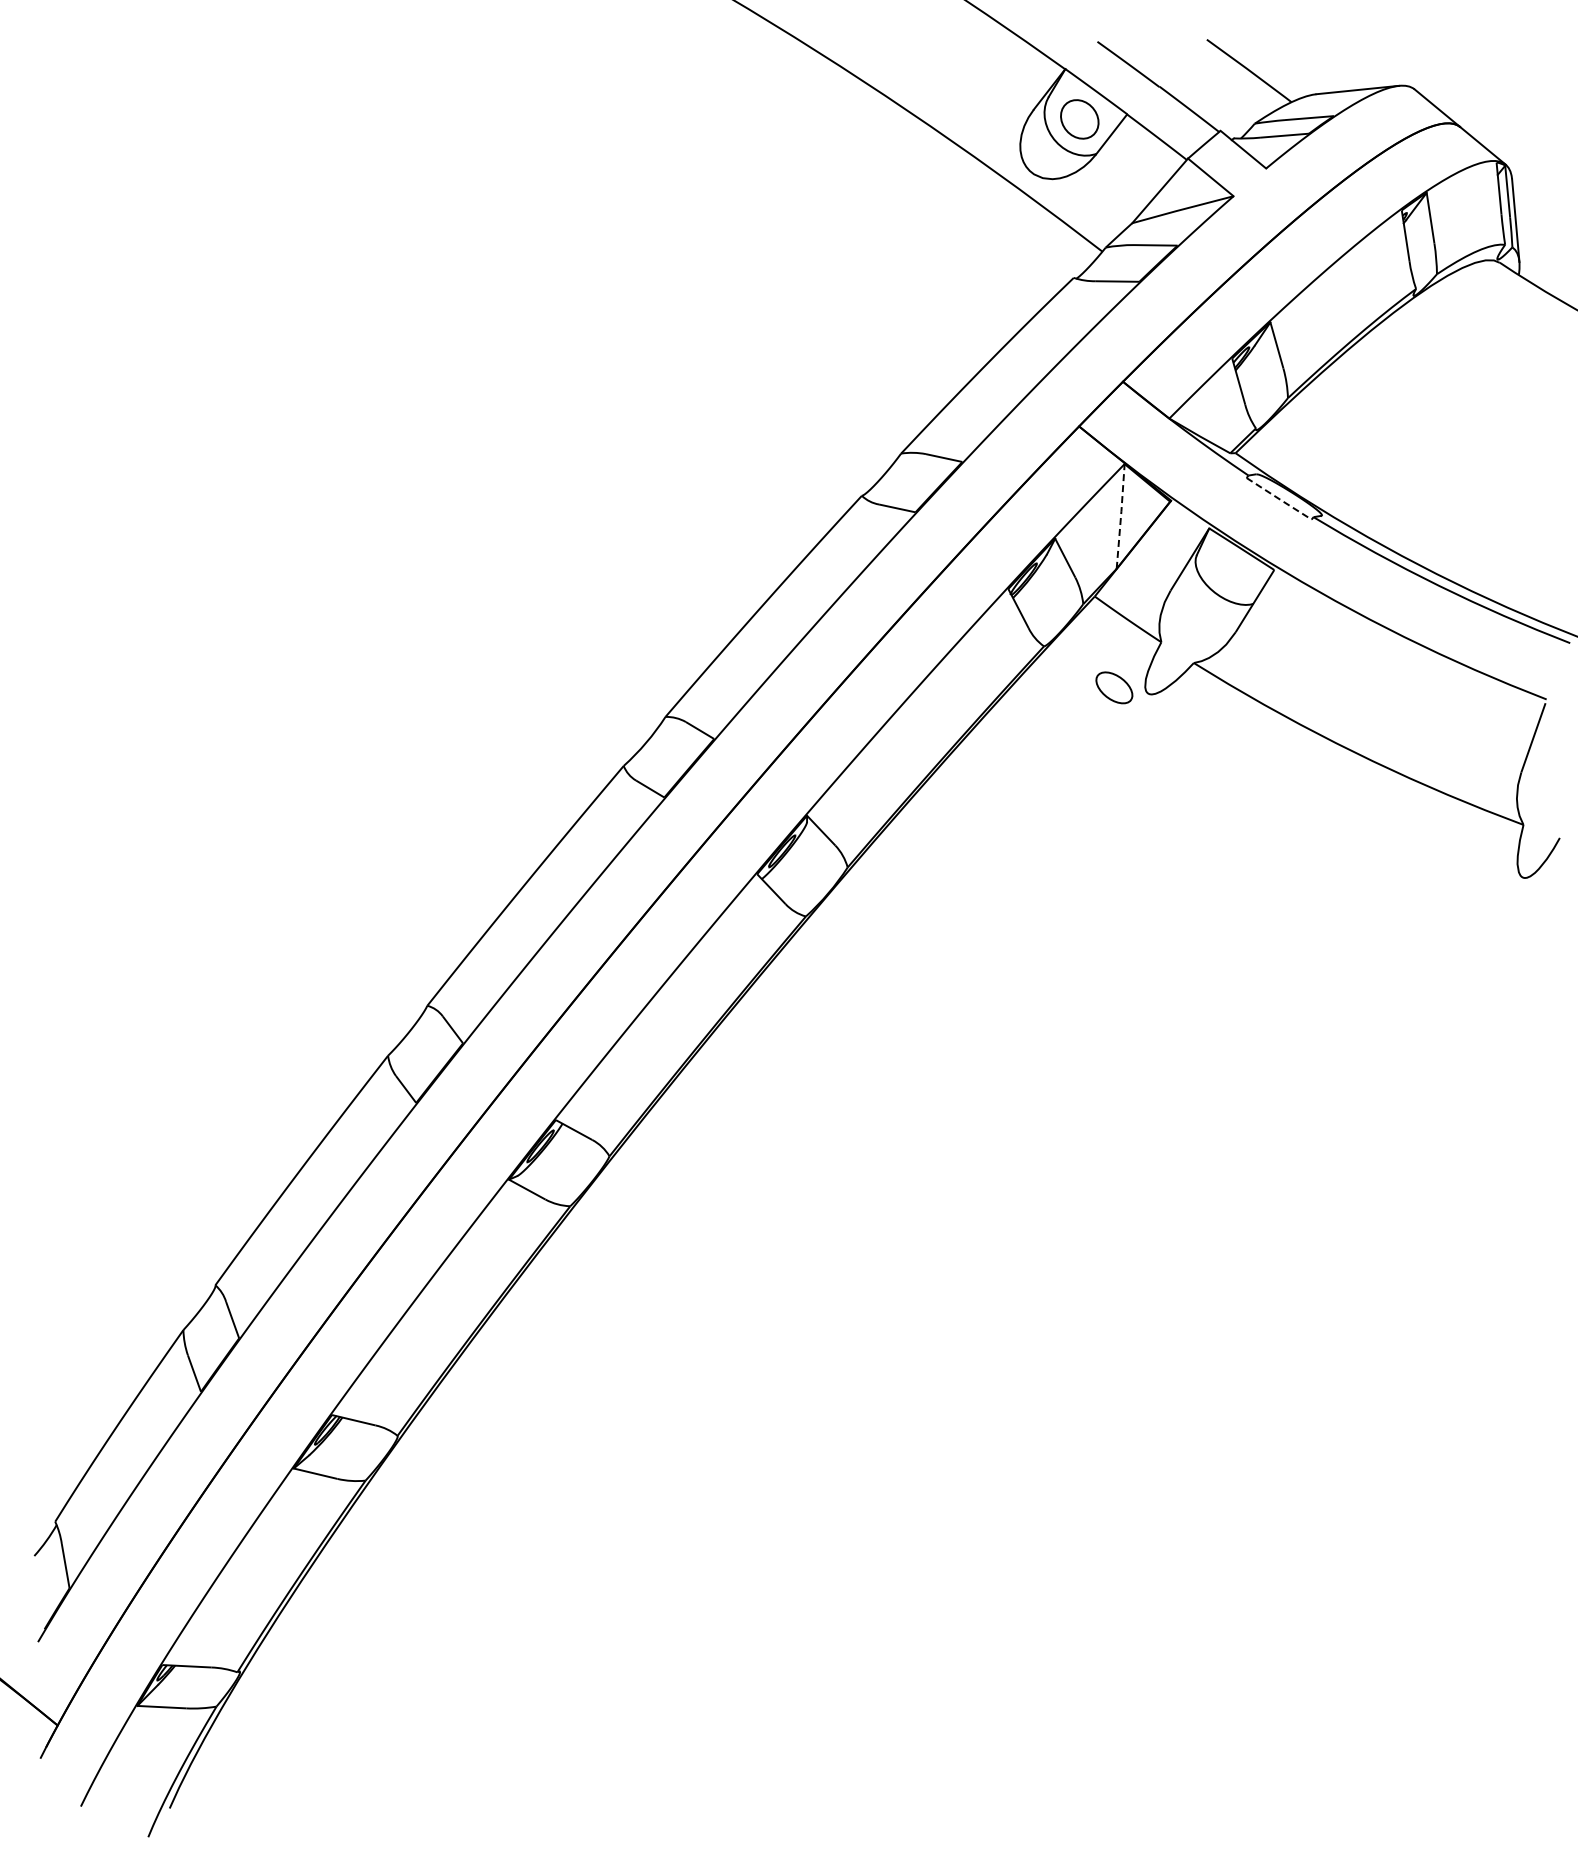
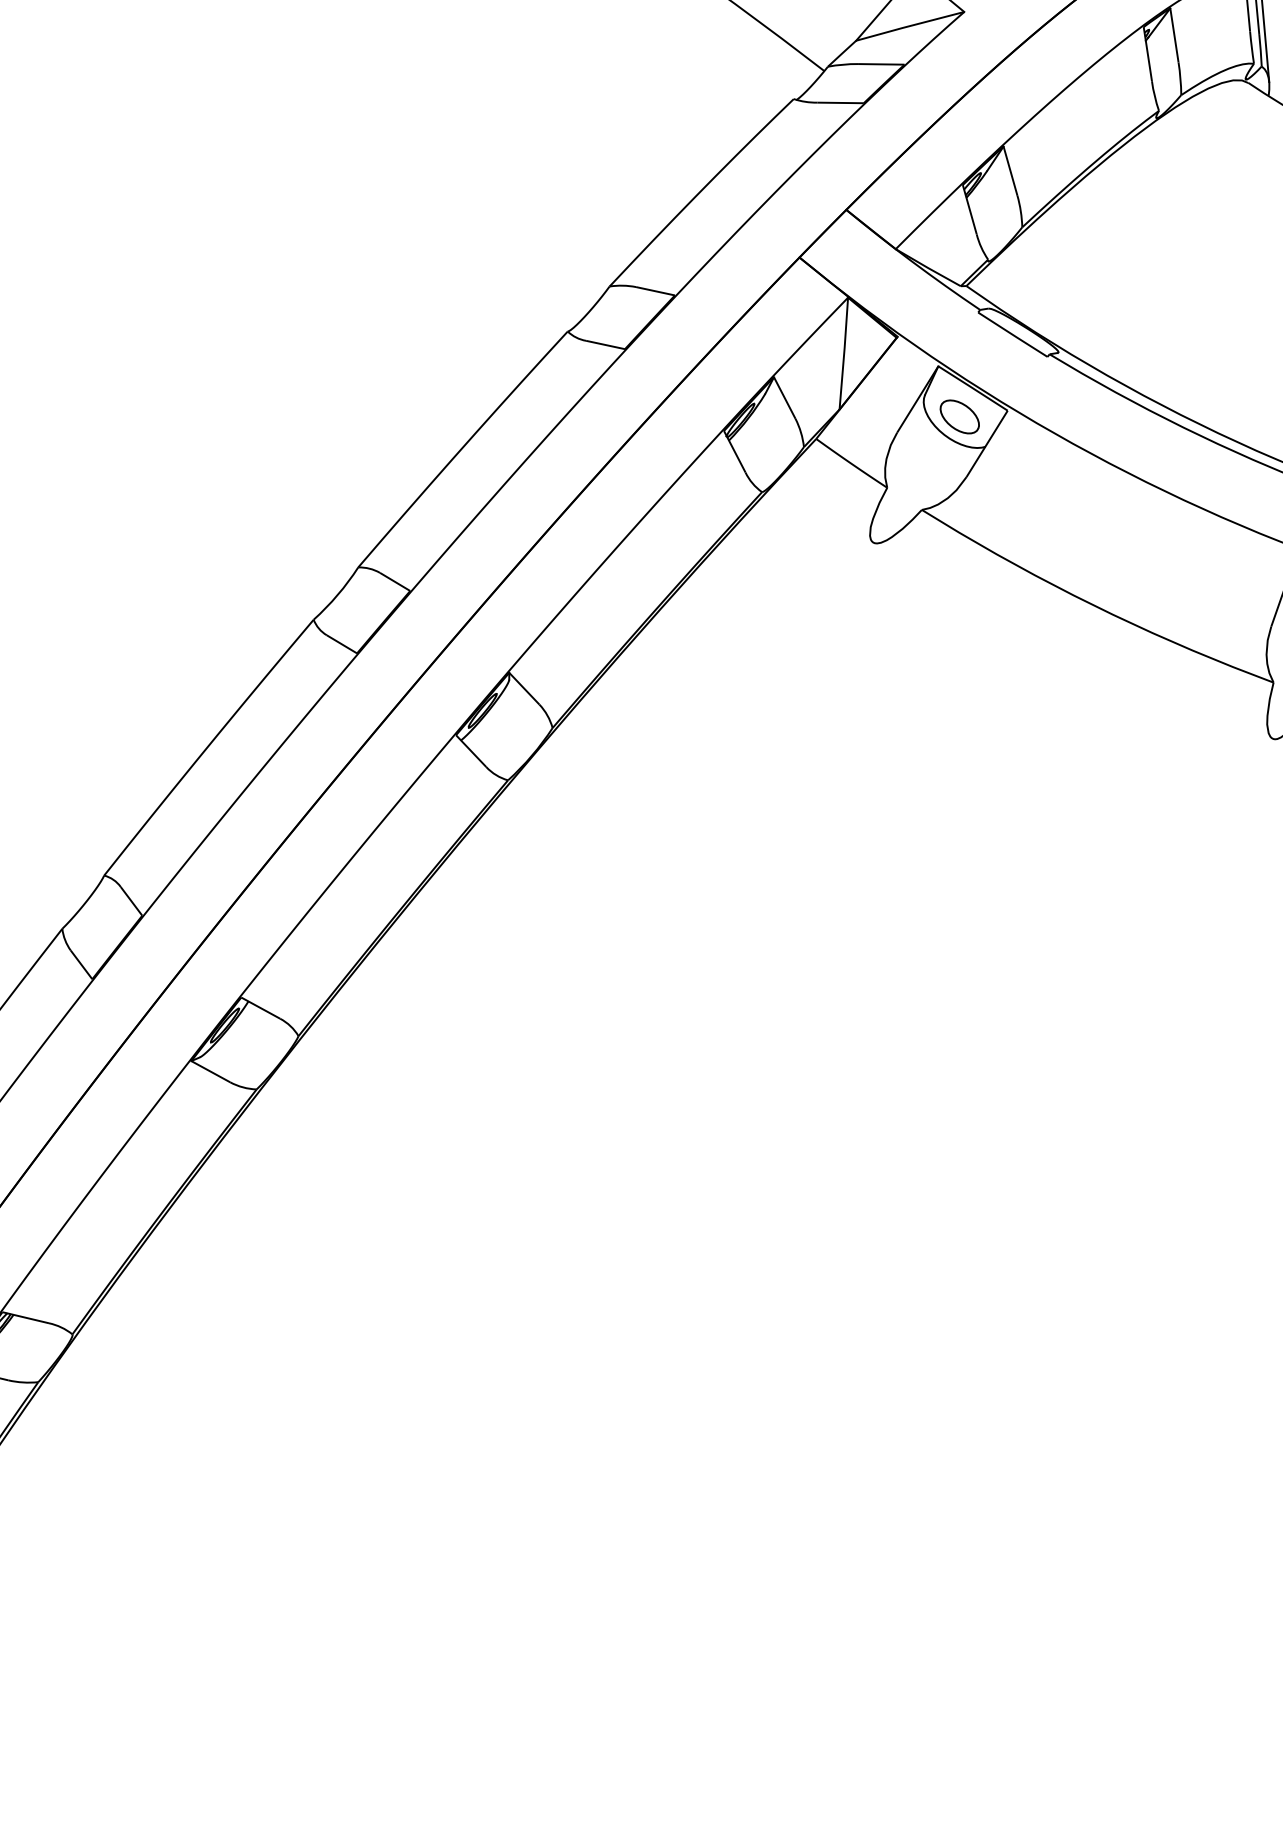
line: (1279, 499) -> (1013, 335), dashed -> solid
line: (1121, 515) -> (844, 352), dashed -> solid
part: (1114, 687) -> (959, 416), moved

